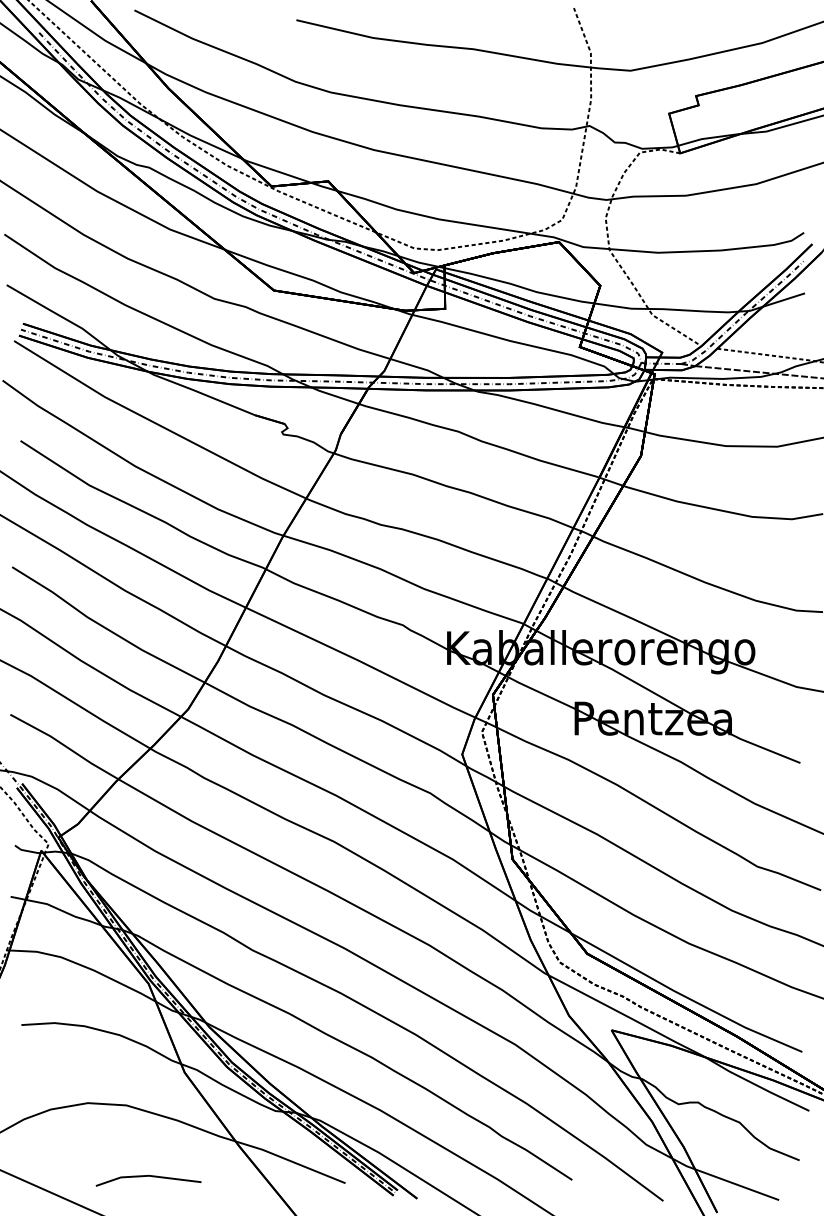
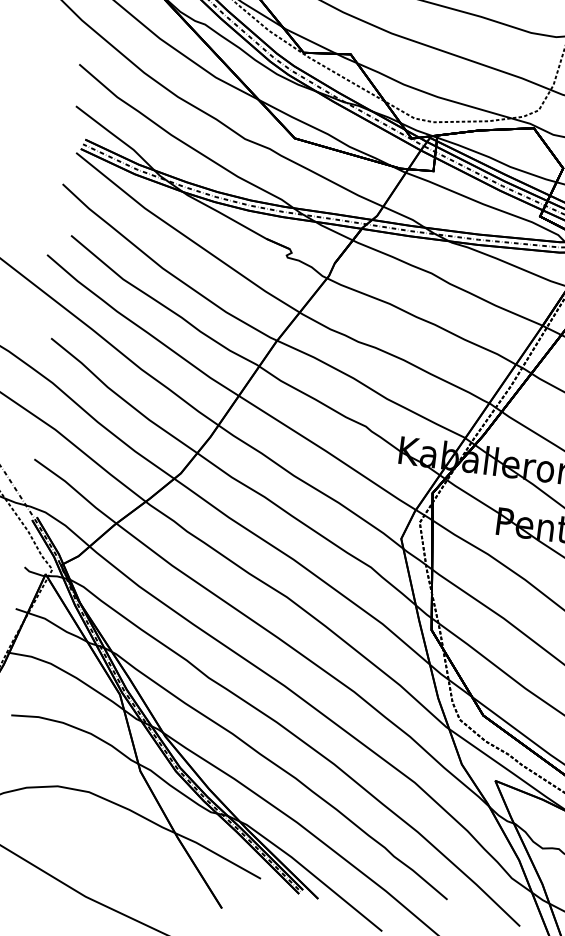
line: (148, 1176) -> (99, 852), removed

